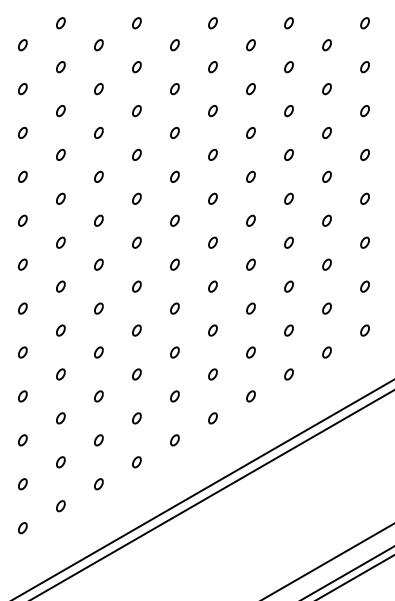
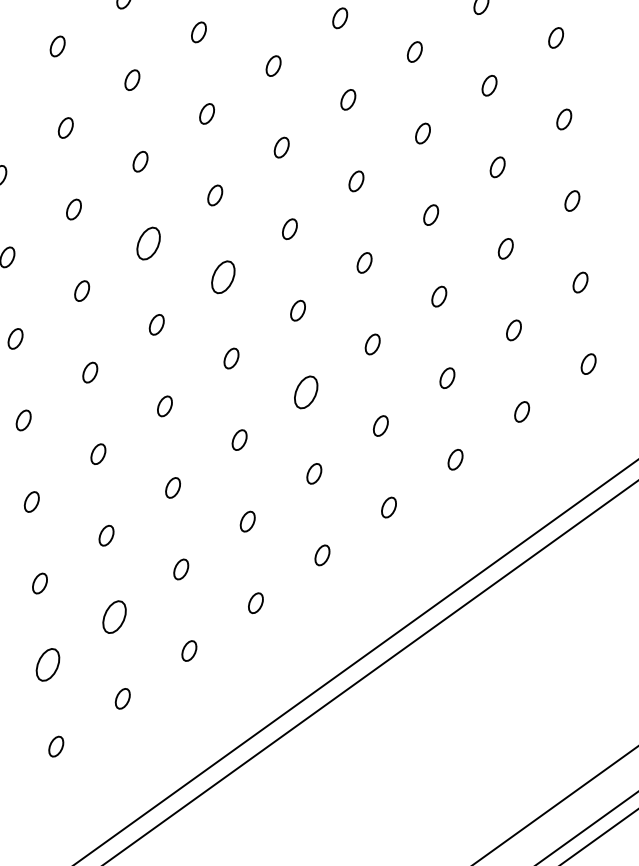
part: (136, 242) -> (147, 242), size x1.6
part: (174, 264) -> (222, 276), size x1.6
part: (212, 330) -> (305, 392), size x1.6
part: (98, 440) -> (113, 617), size x1.6
part: (60, 462) -> (47, 665), size x1.6

